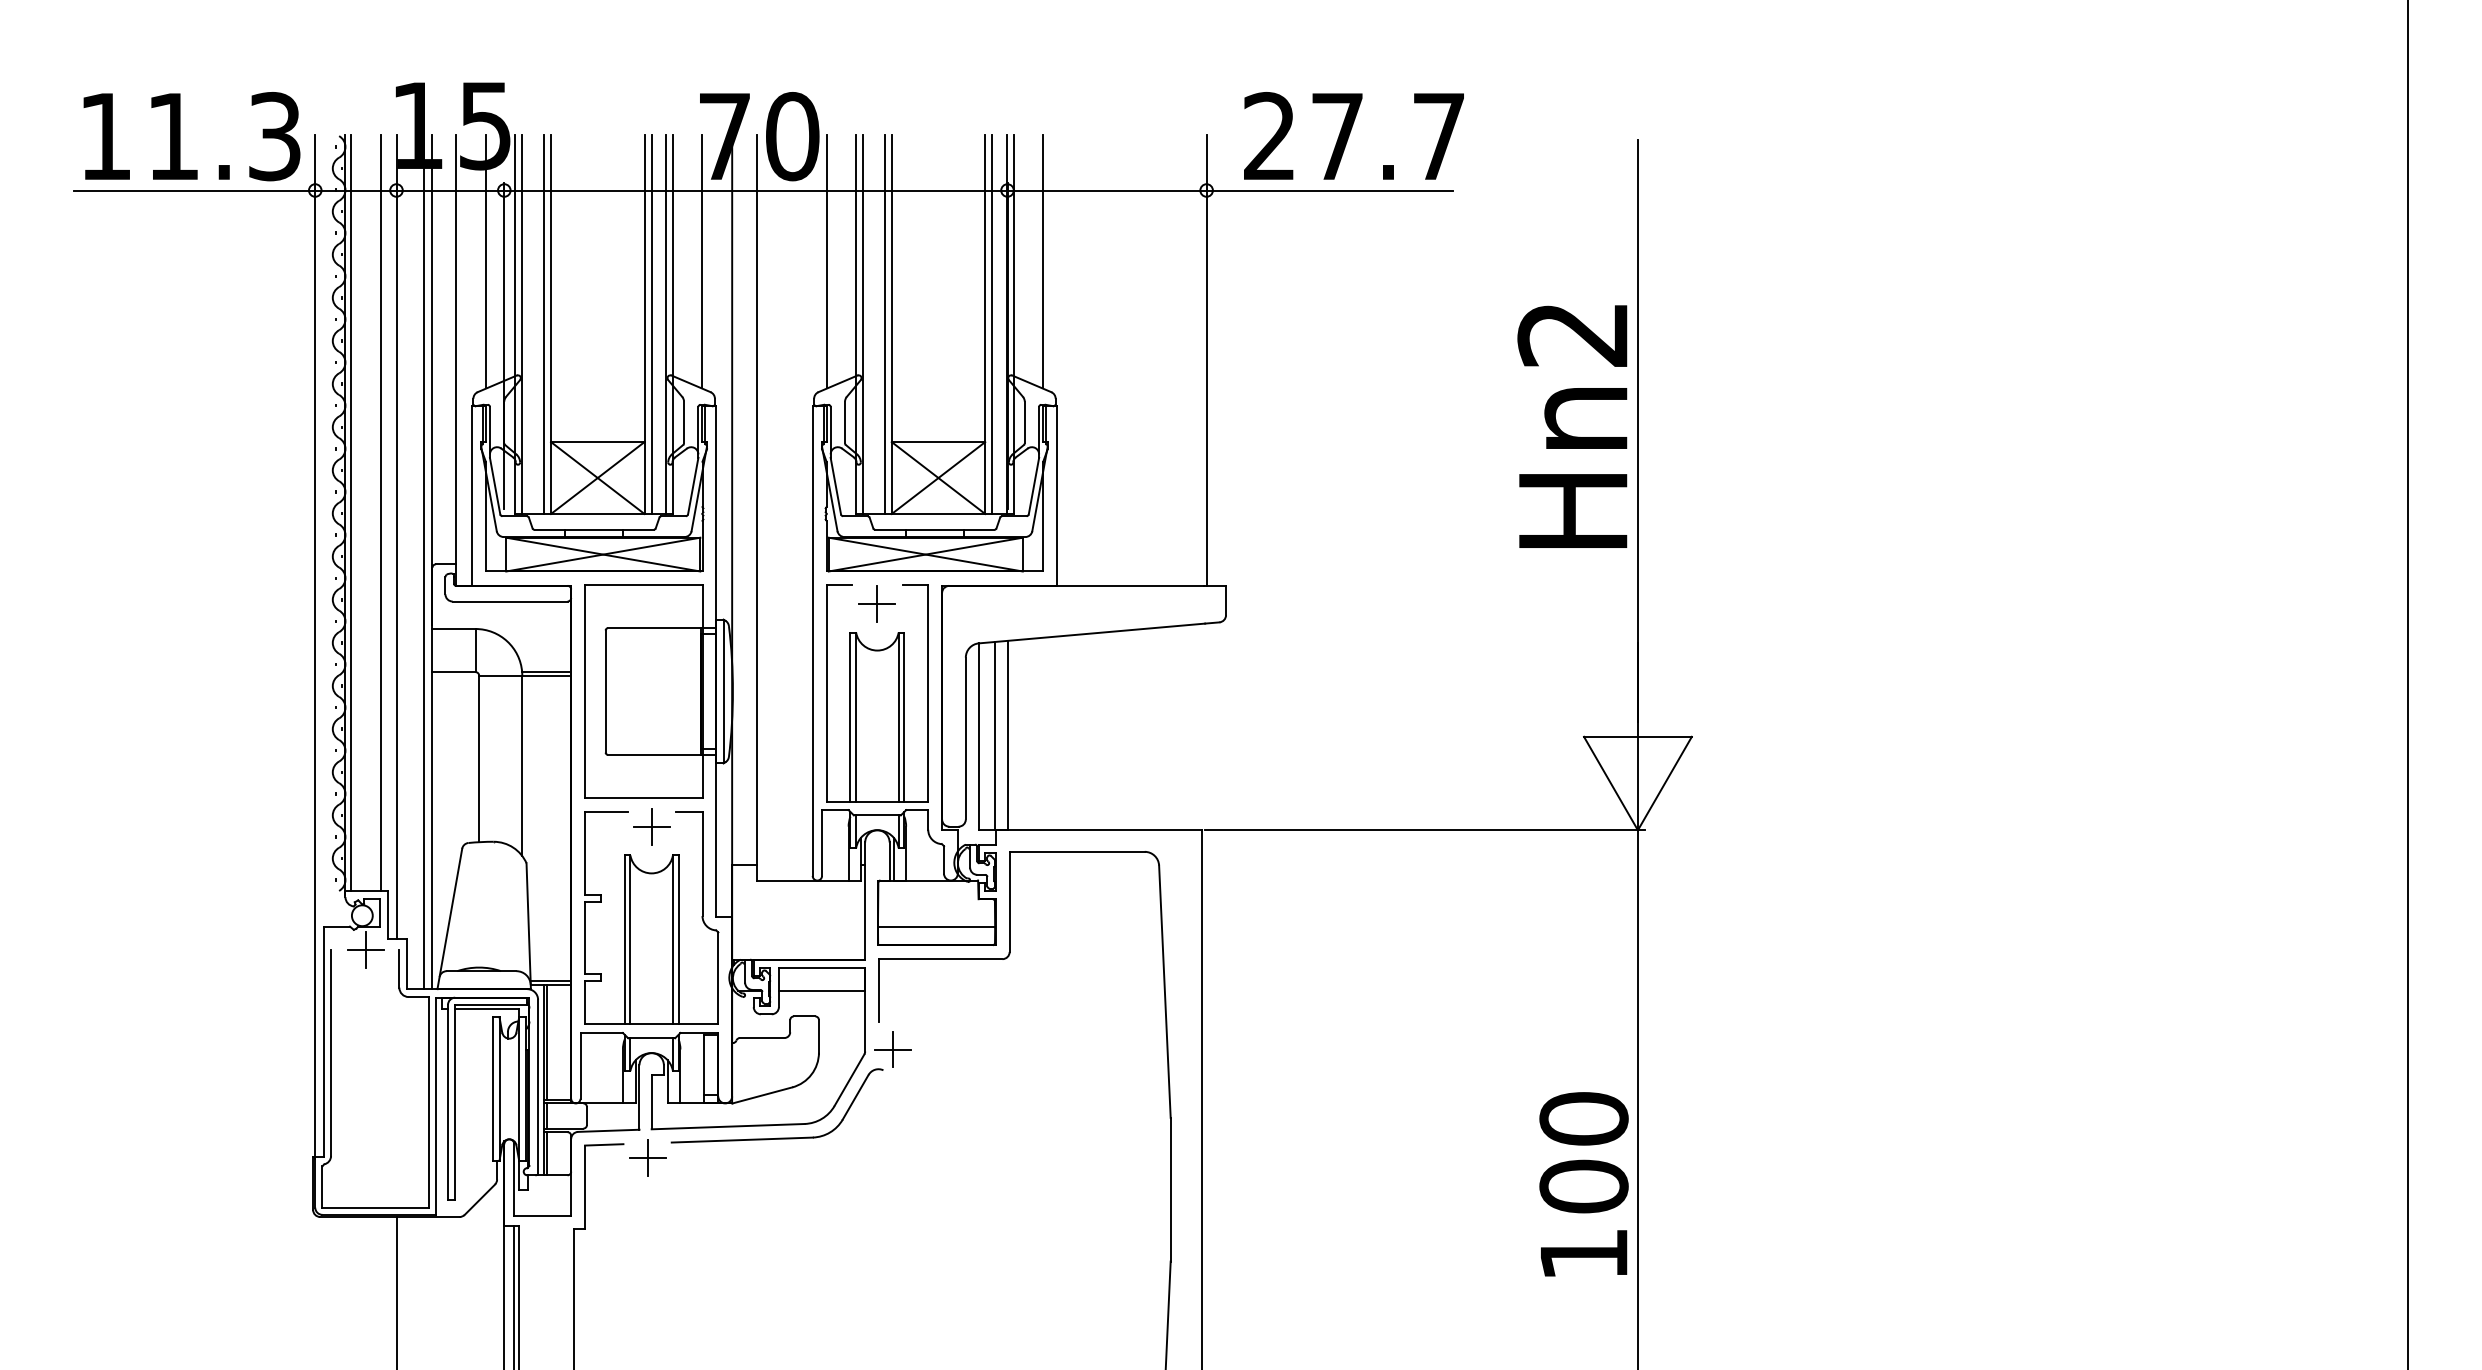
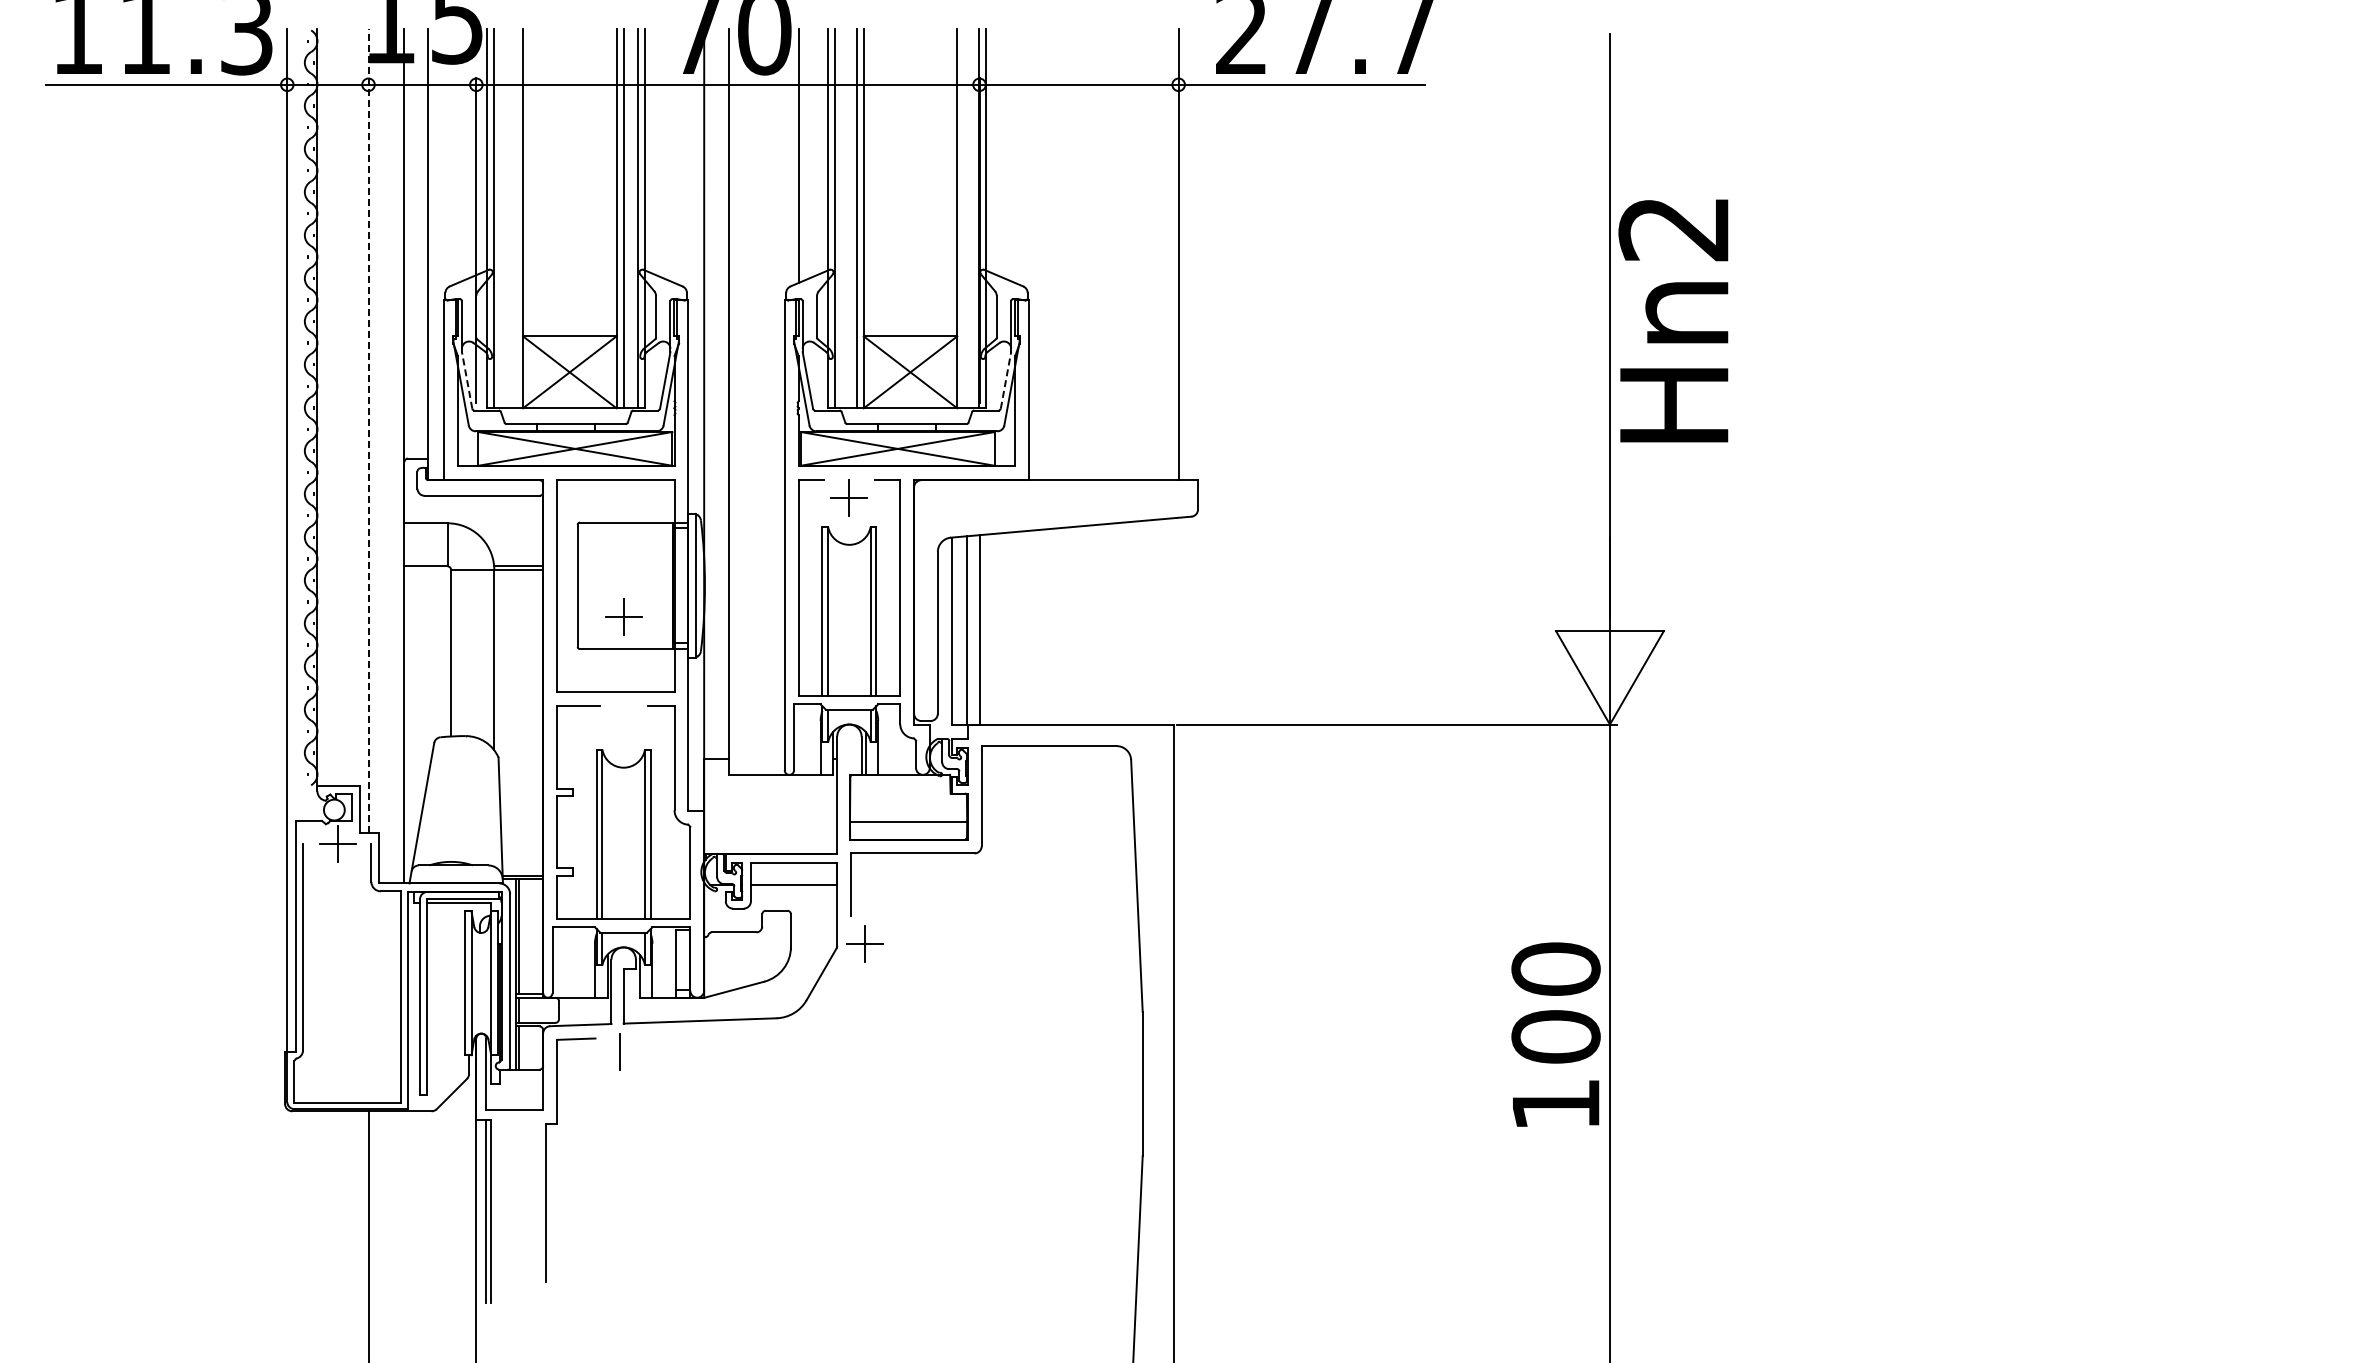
line: (486, 261) -> (458, 155), removed
line: (702, 261) -> (674, 155), removed
line: (1042, 261) -> (1014, 155), removed
line: (543, 324) -> (515, 218), removed
line: (992, 324) -> (964, 218), removed
text: (1572, 426) -> (1673, 320), moved
line: (495, 486) -> (467, 380), solid -> dashed
line: (1033, 486) -> (1005, 380), solid -> dashed
line: (351, 513) -> (323, 407), removed
line: (381, 513) -> (353, 407), removed
line: (396, 536) -> (368, 430), solid -> dashed
line: (423, 562) -> (395, 456), removed
part: (651, 826) -> (623, 616), moved
part: (777, 1137) -> (749, 1031), removed
line: (648, 1158) -> (620, 1052), removed
text: (1583, 1184) -> (1555, 1034), moved

